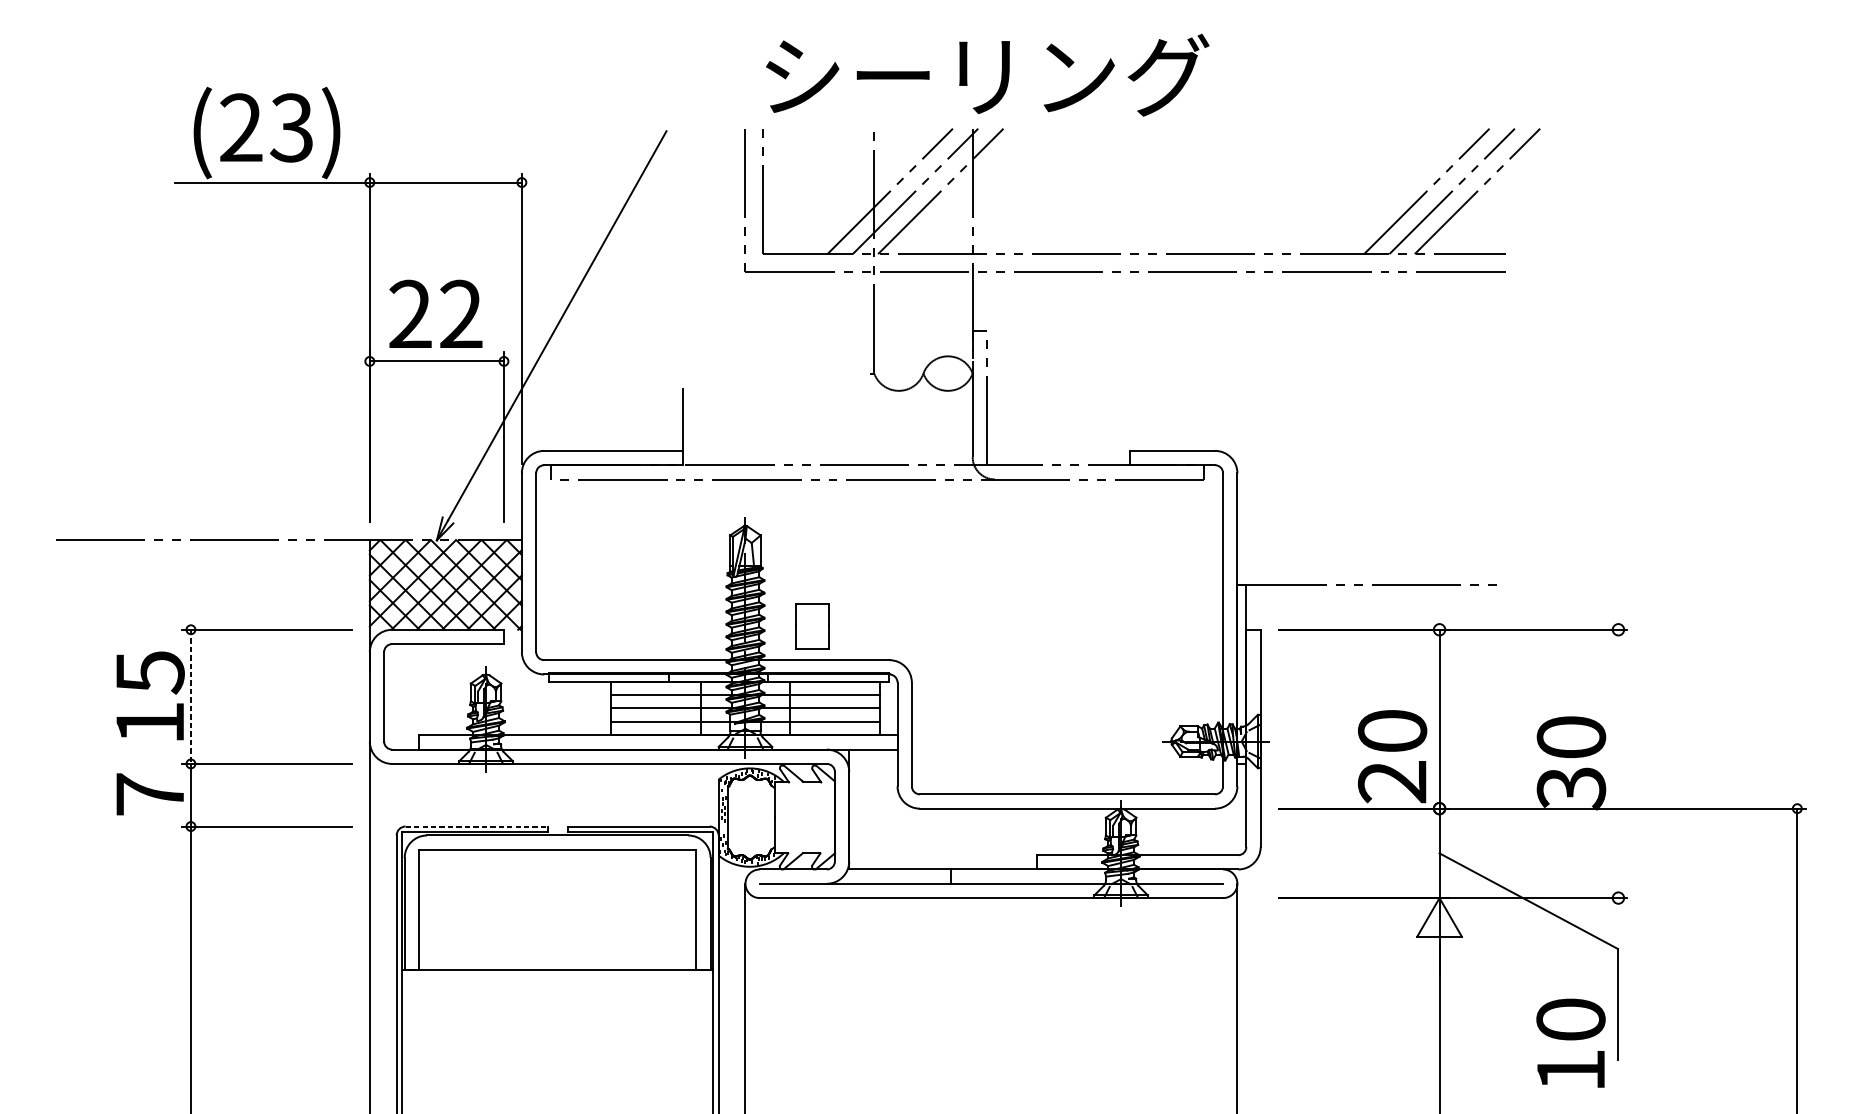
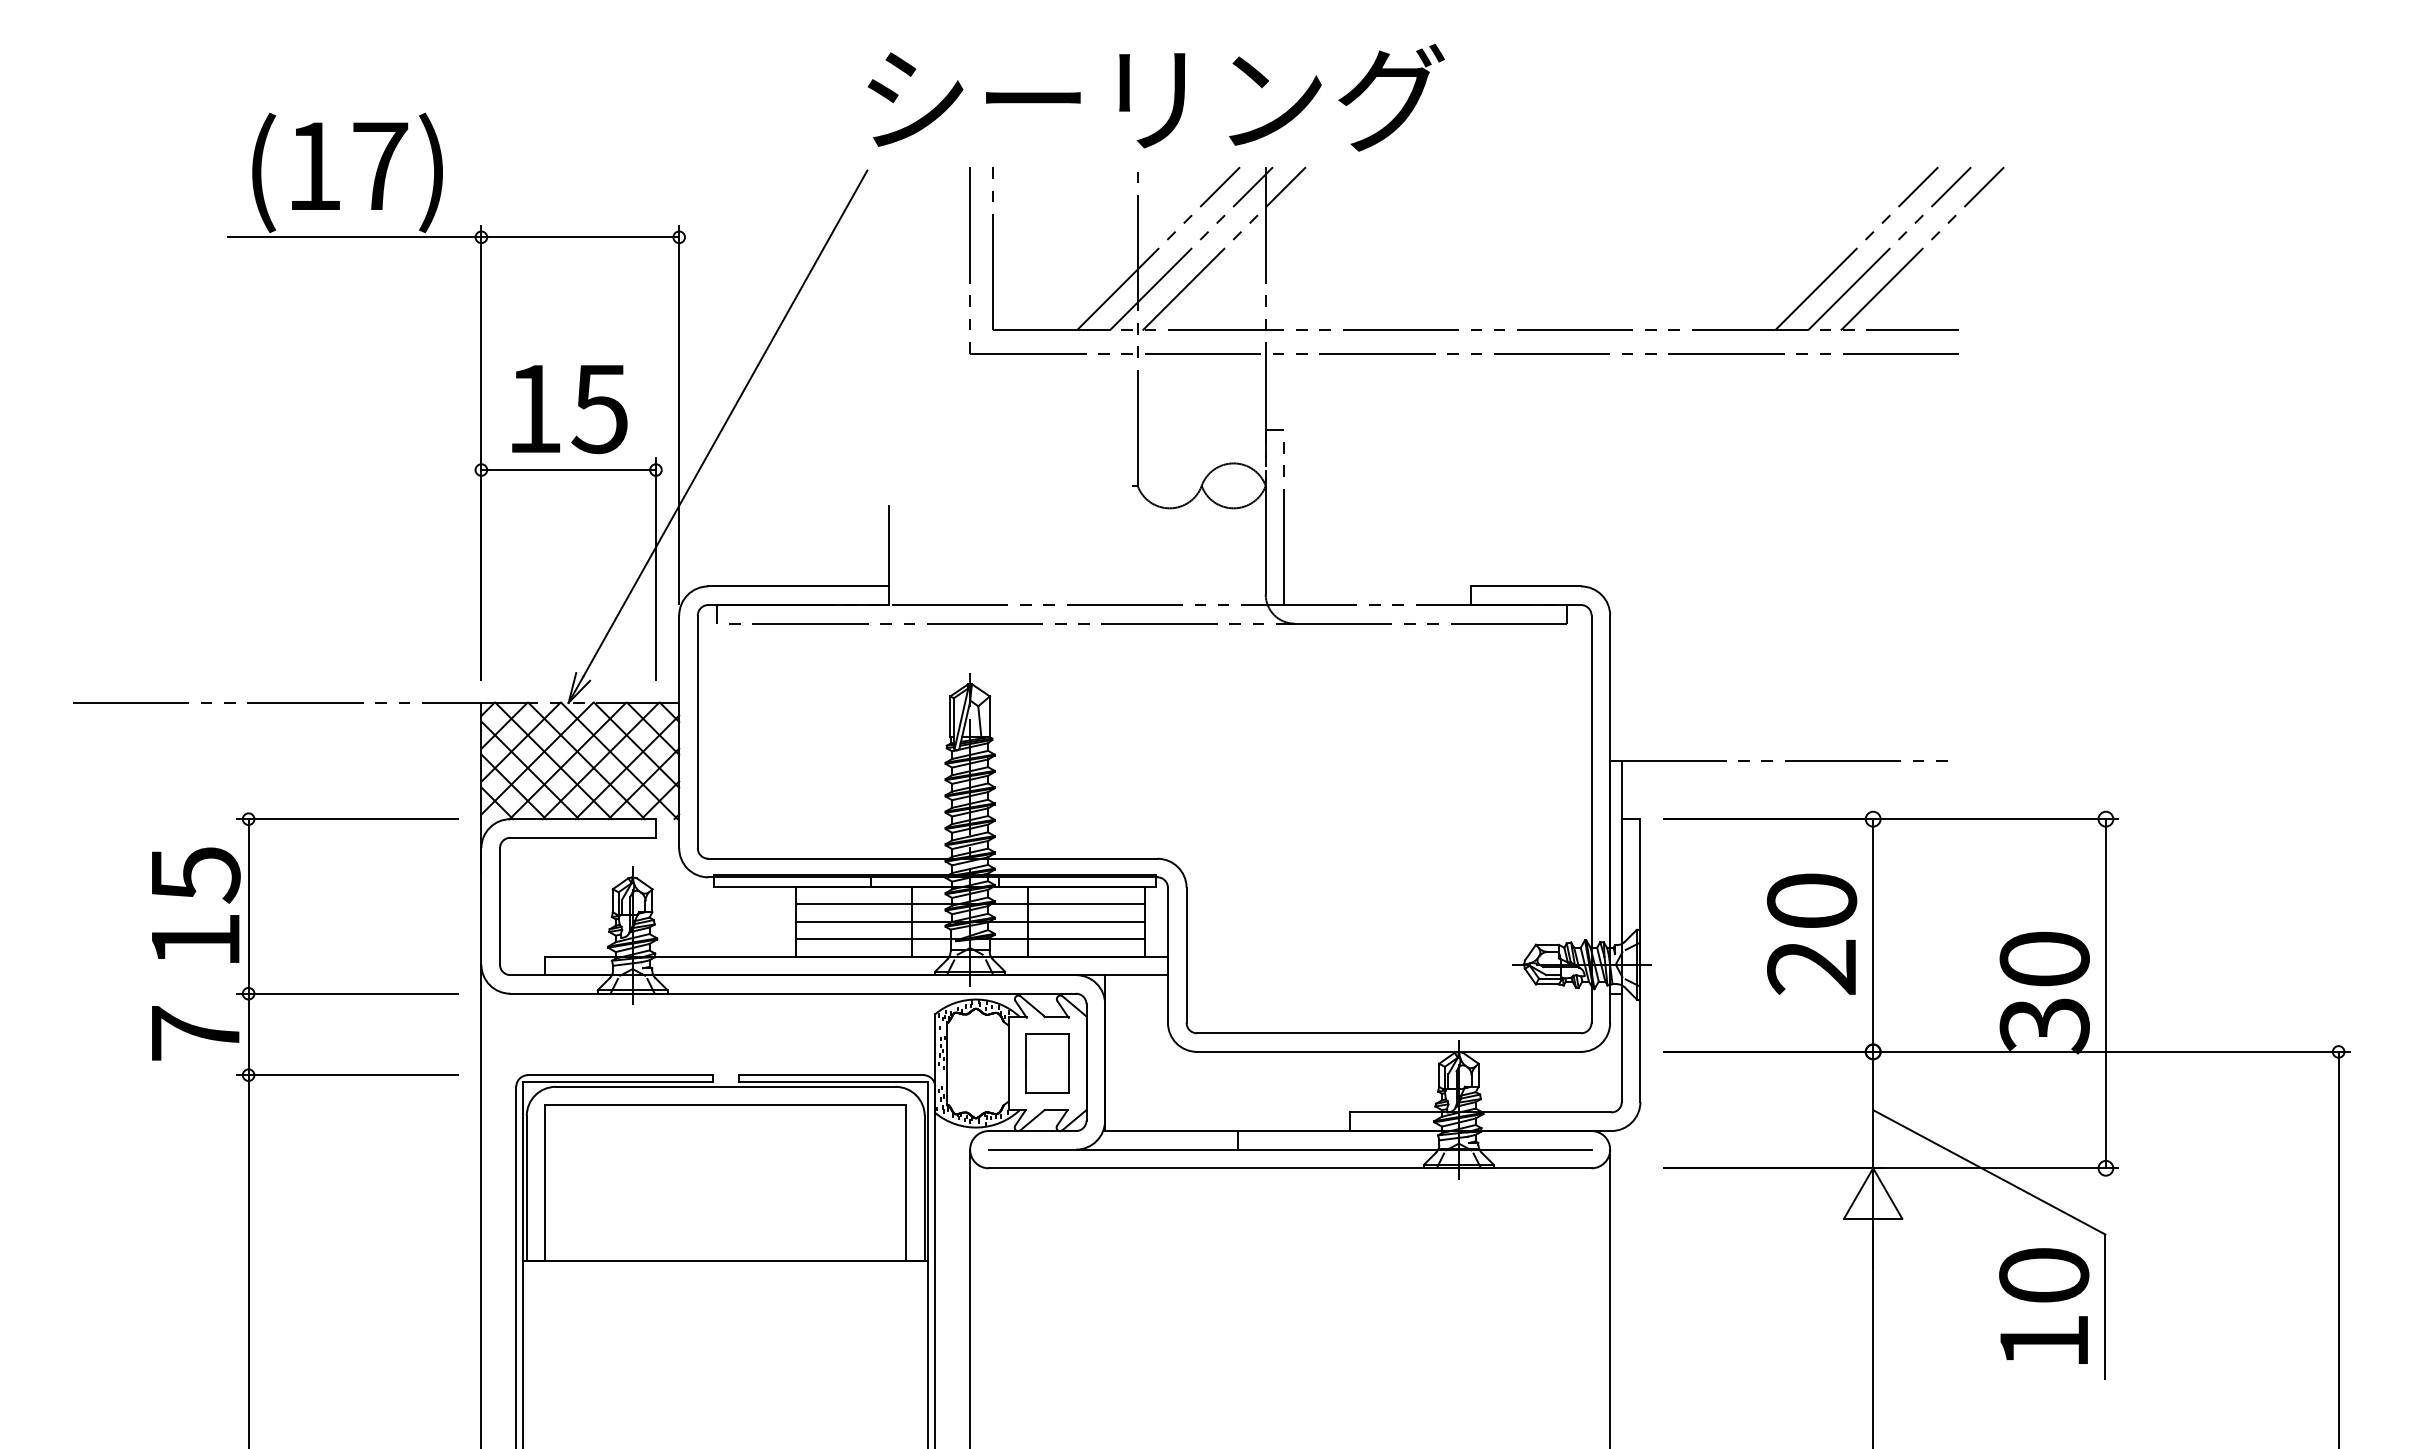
text: (987, 75) -> (1155, 97), moved
text: (266, 128) -> (347, 166), (23) -> (17)
text: (435, 314) -> (566, 408), 22 -> 15
part: (812, 626) -> (1047, 1063), moved
line: (190, 696) -> (248, 906), dashed -> solid
text: (1392, 756) -> (1812, 933), moved
line: (1618, 763) -> (2105, 993), added
line: (476, 826) -> (620, 1075), dashed -> solid
text: (1571, 1042) -> (2044, 1305), moved

